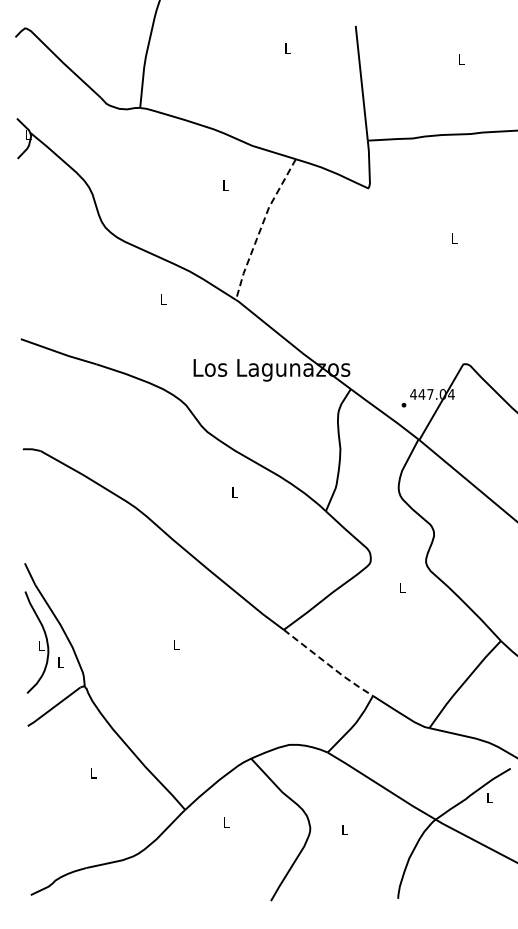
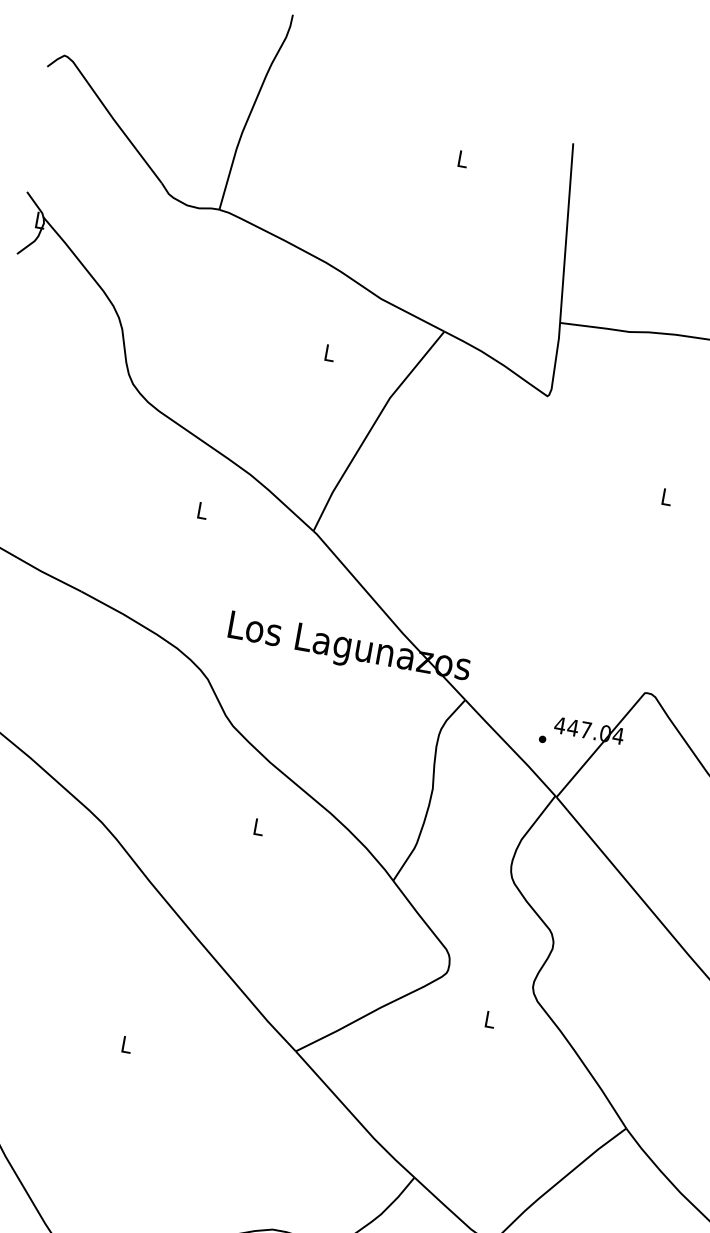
line: (261, 227) -> (372, 426), dashed -> solid
line: (329, 665) -> (356, 1118), dashed -> solid

